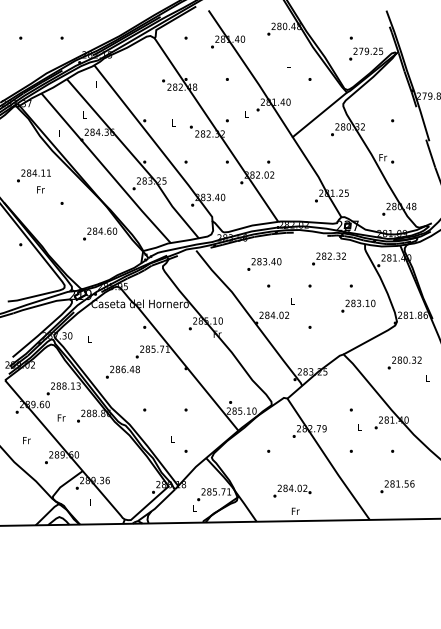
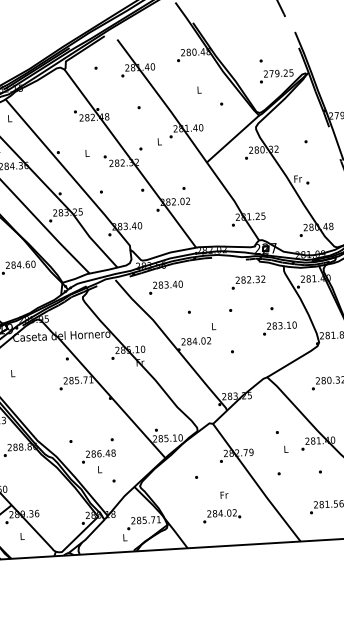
text: (264, 264) -> (166, 287), moved
text: (122, 371) -> (98, 455), moved
text: (295, 510) -> (224, 494), moved

